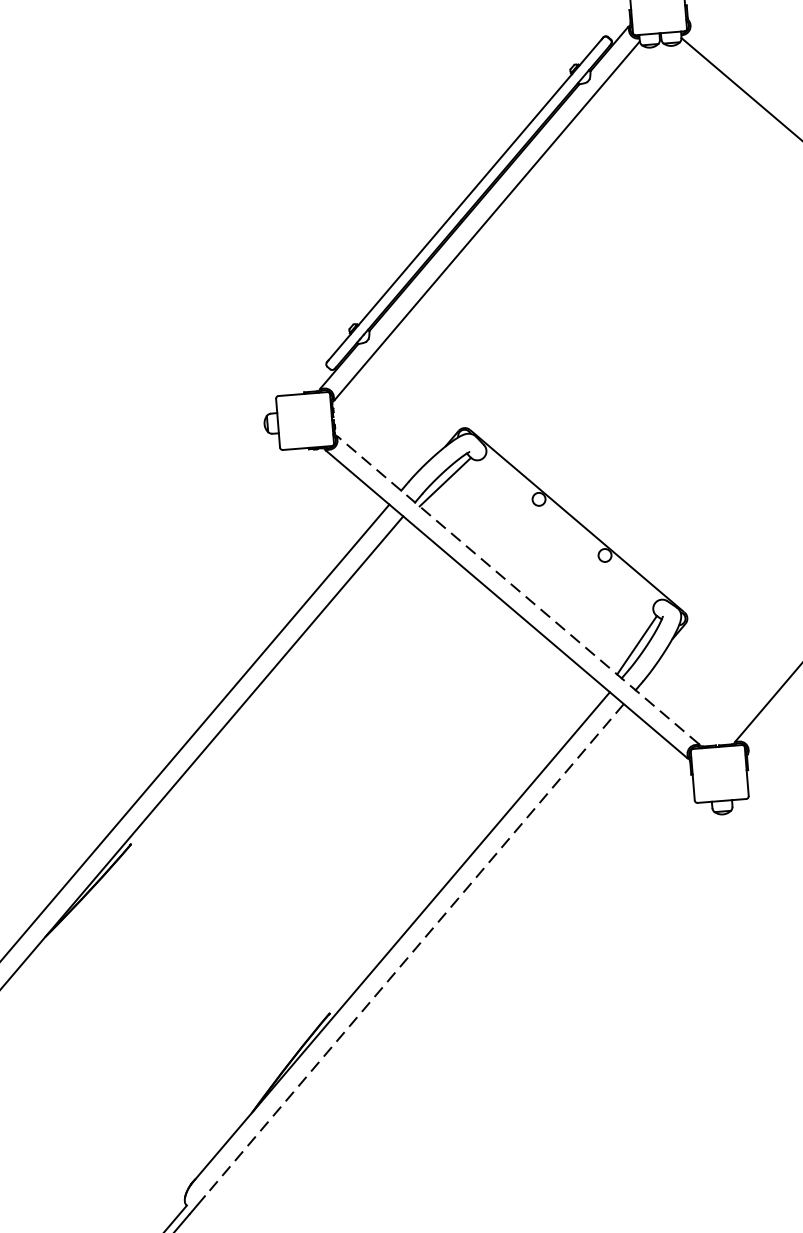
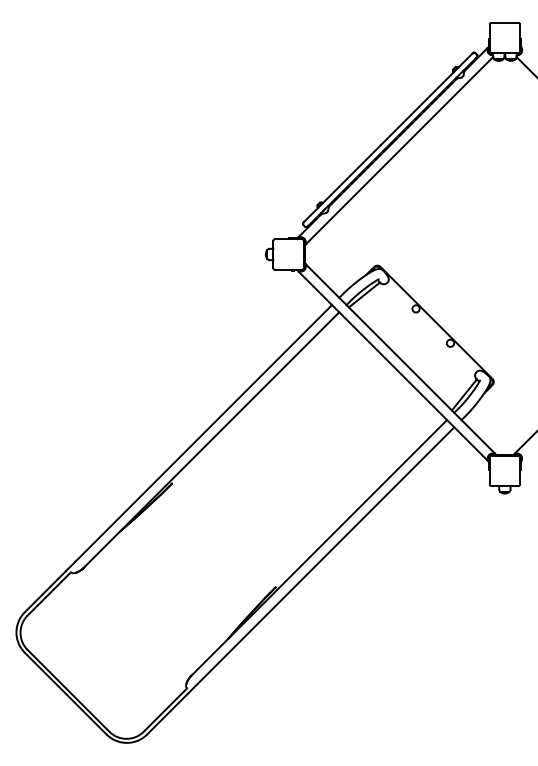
line: (518, 589) -> (400, 358), dashed -> solid
line: (413, 949) -> (325, 555), dashed -> solid

